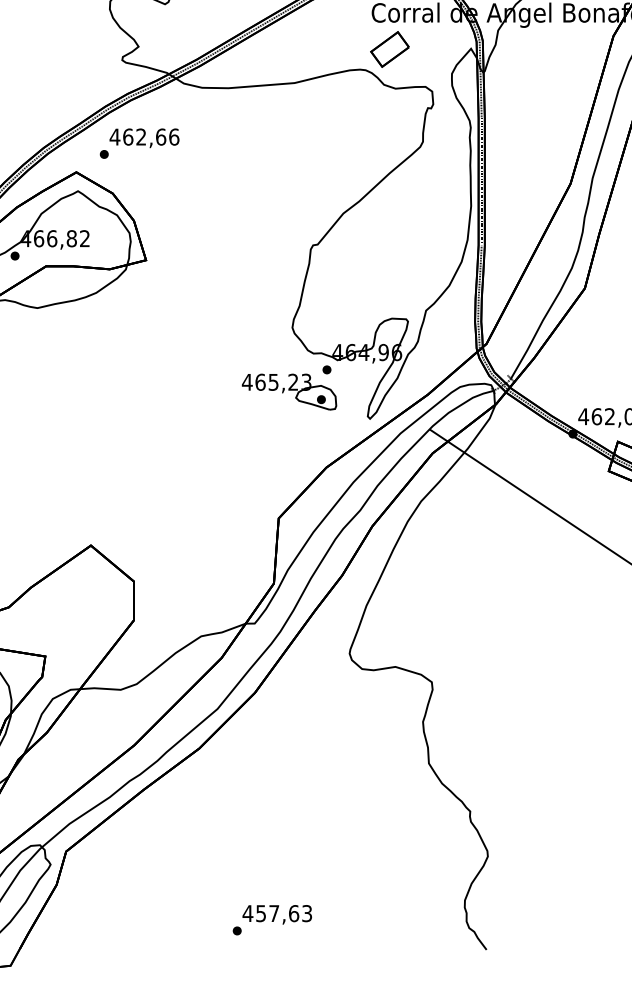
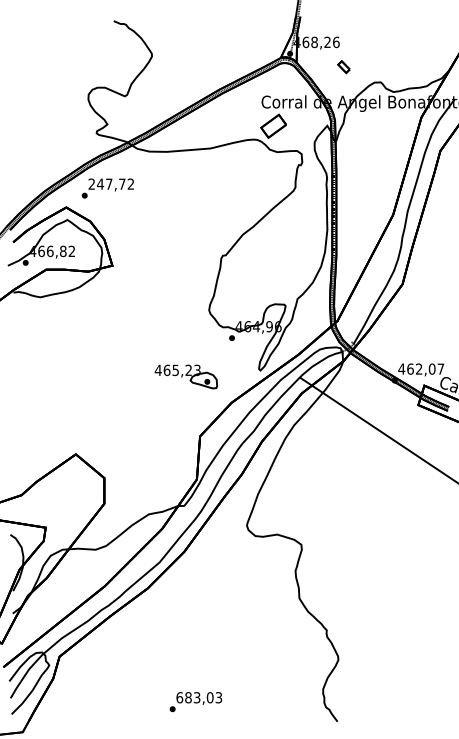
text: (144, 136) -> (111, 183), 462,66 -> 247,72
part: (288, 391) -> (185, 376), moved
text: (270, 913) -> (194, 697), 457,63 -> 683,03

